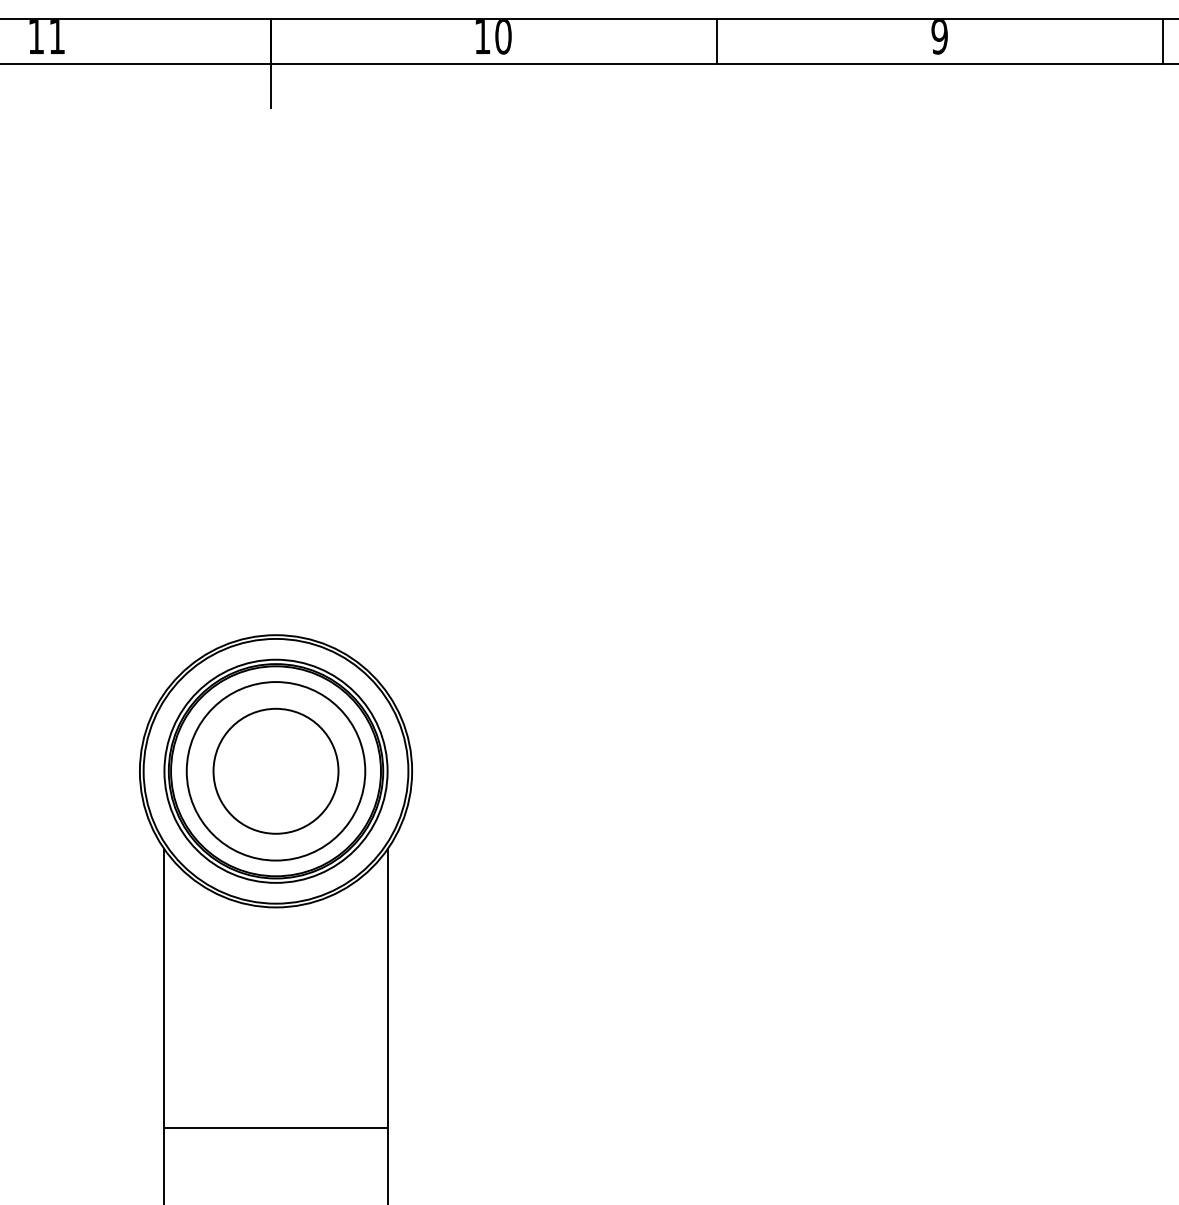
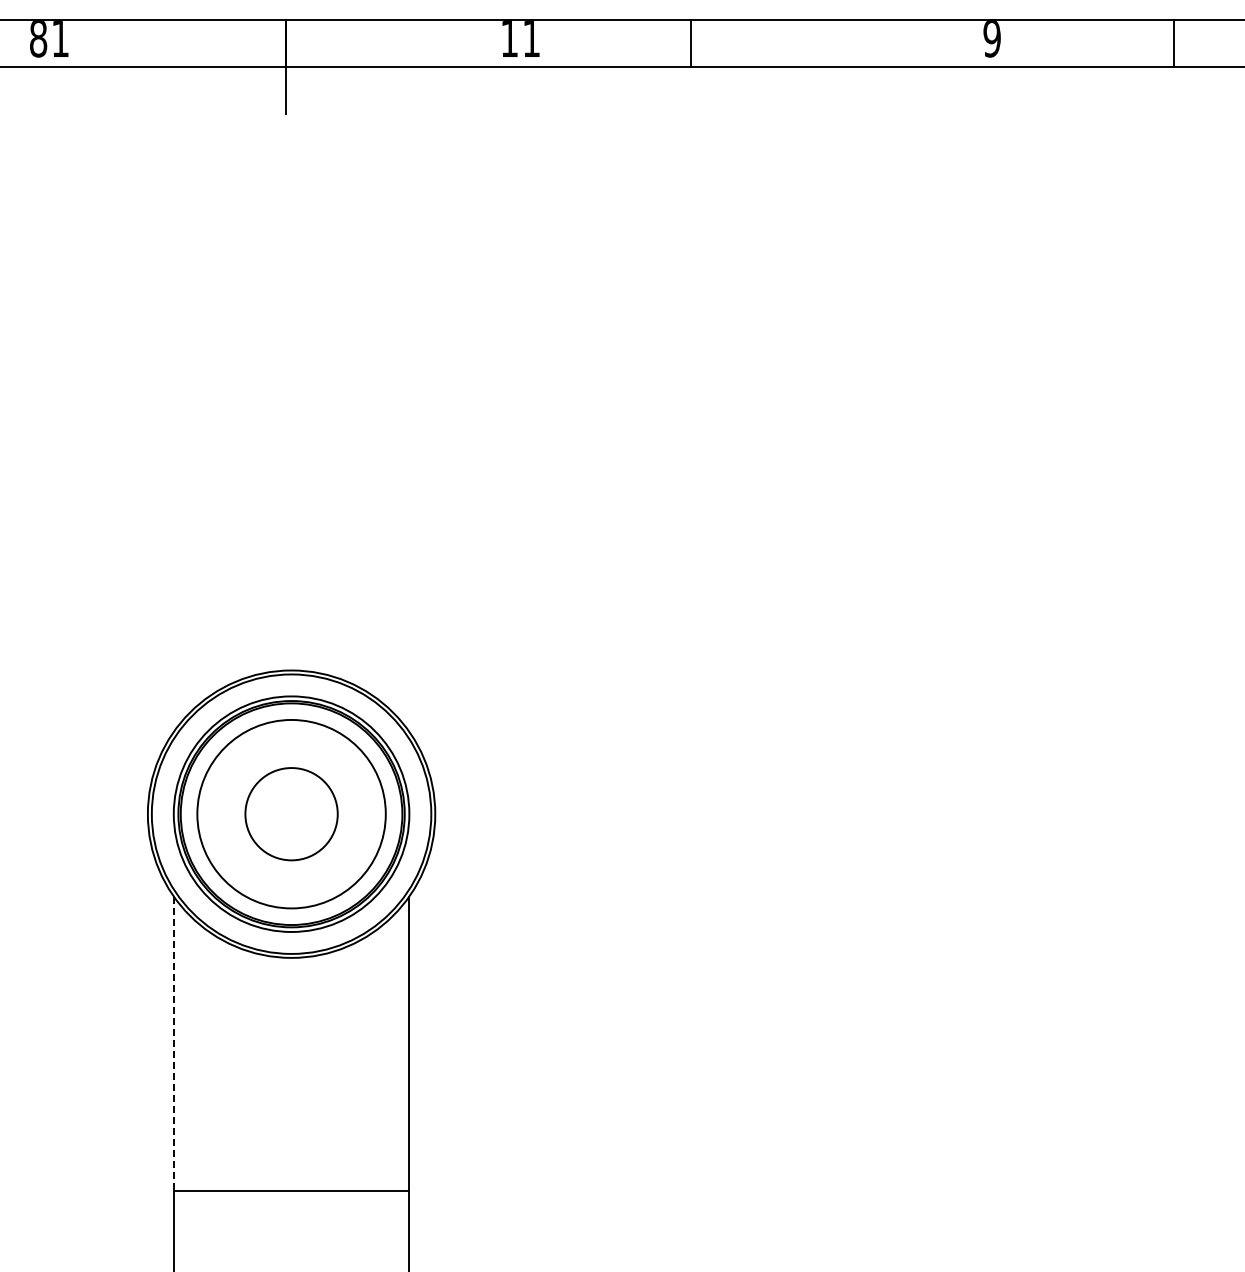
text: (36, 37) -> (38, 39), 11 -> 81
text: (503, 37) -> (531, 39), 10 -> 11
line: (717, 41) -> (691, 43), moved
line: (1163, 41) -> (1174, 43), moved
circle: (275, 771) -> (291, 814), size x0.7
line: (164, 989) -> (173, 1044), solid -> dashed

